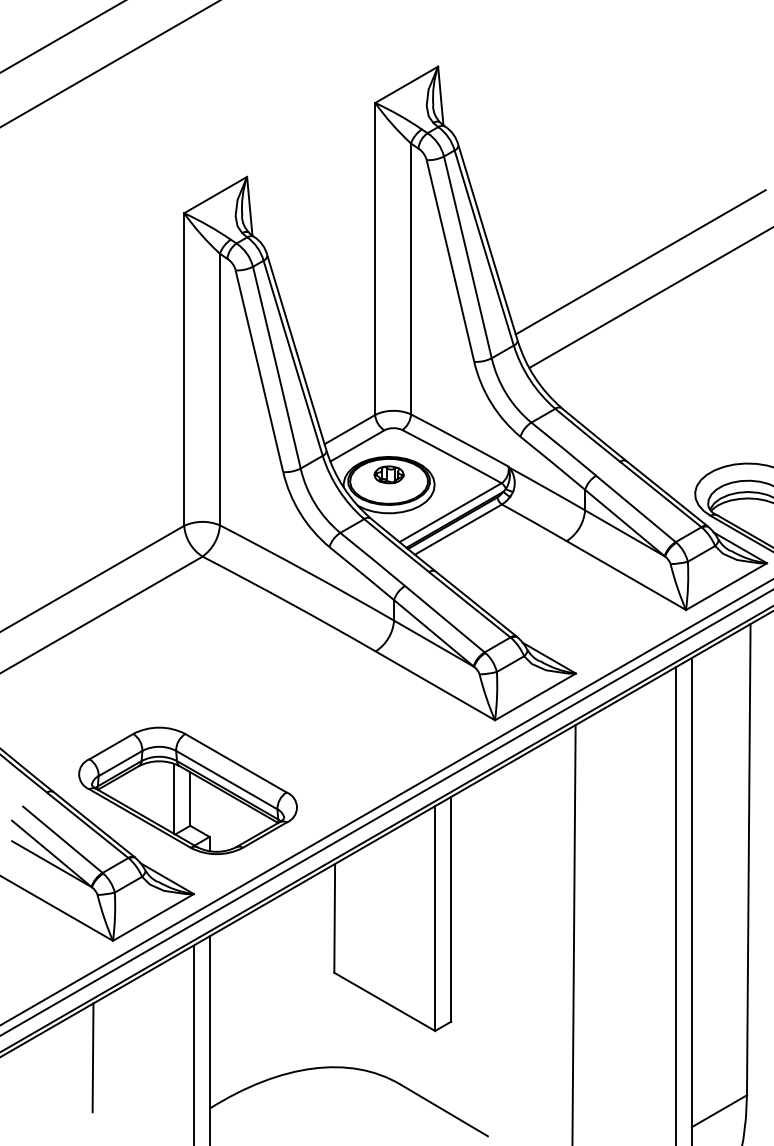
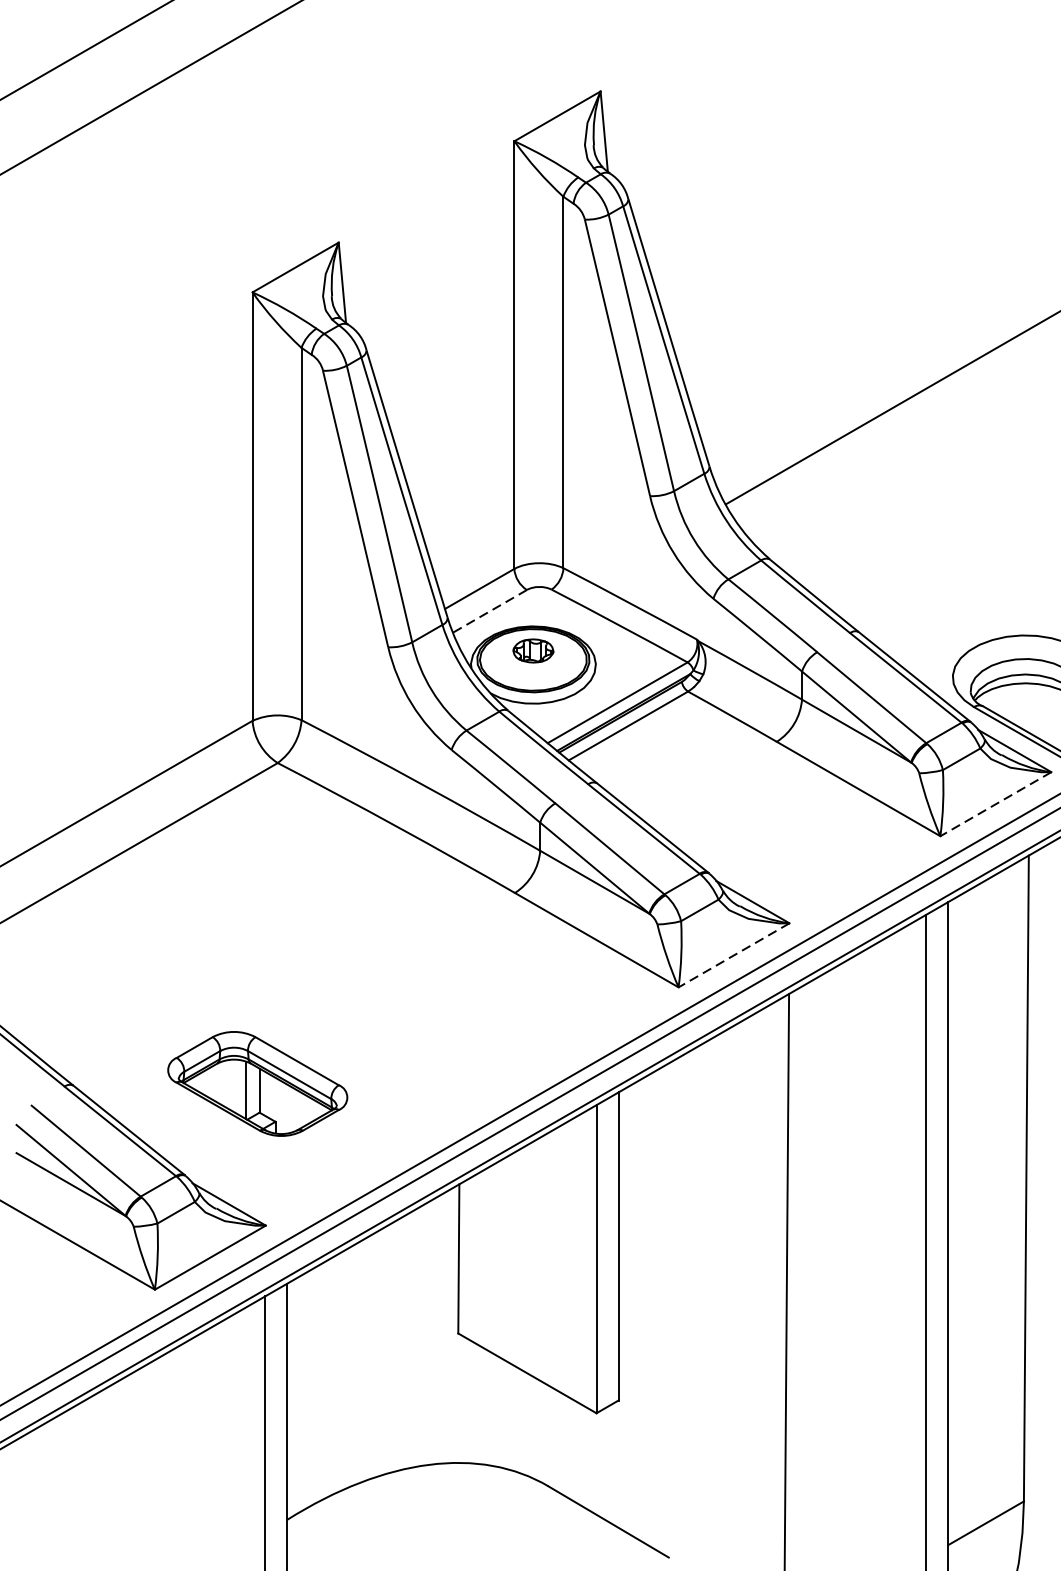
line: (640, 262) -> (877, 359), removed
line: (357, 446) -> (490, 612), solid -> dashed
line: (726, 586) -> (995, 804), solid -> dashed
line: (535, 696) -> (734, 954), solid -> dashed
part: (187, 790) -> (257, 1083), size x0.6
line: (92, 1057) -> (126, 1449), removed

